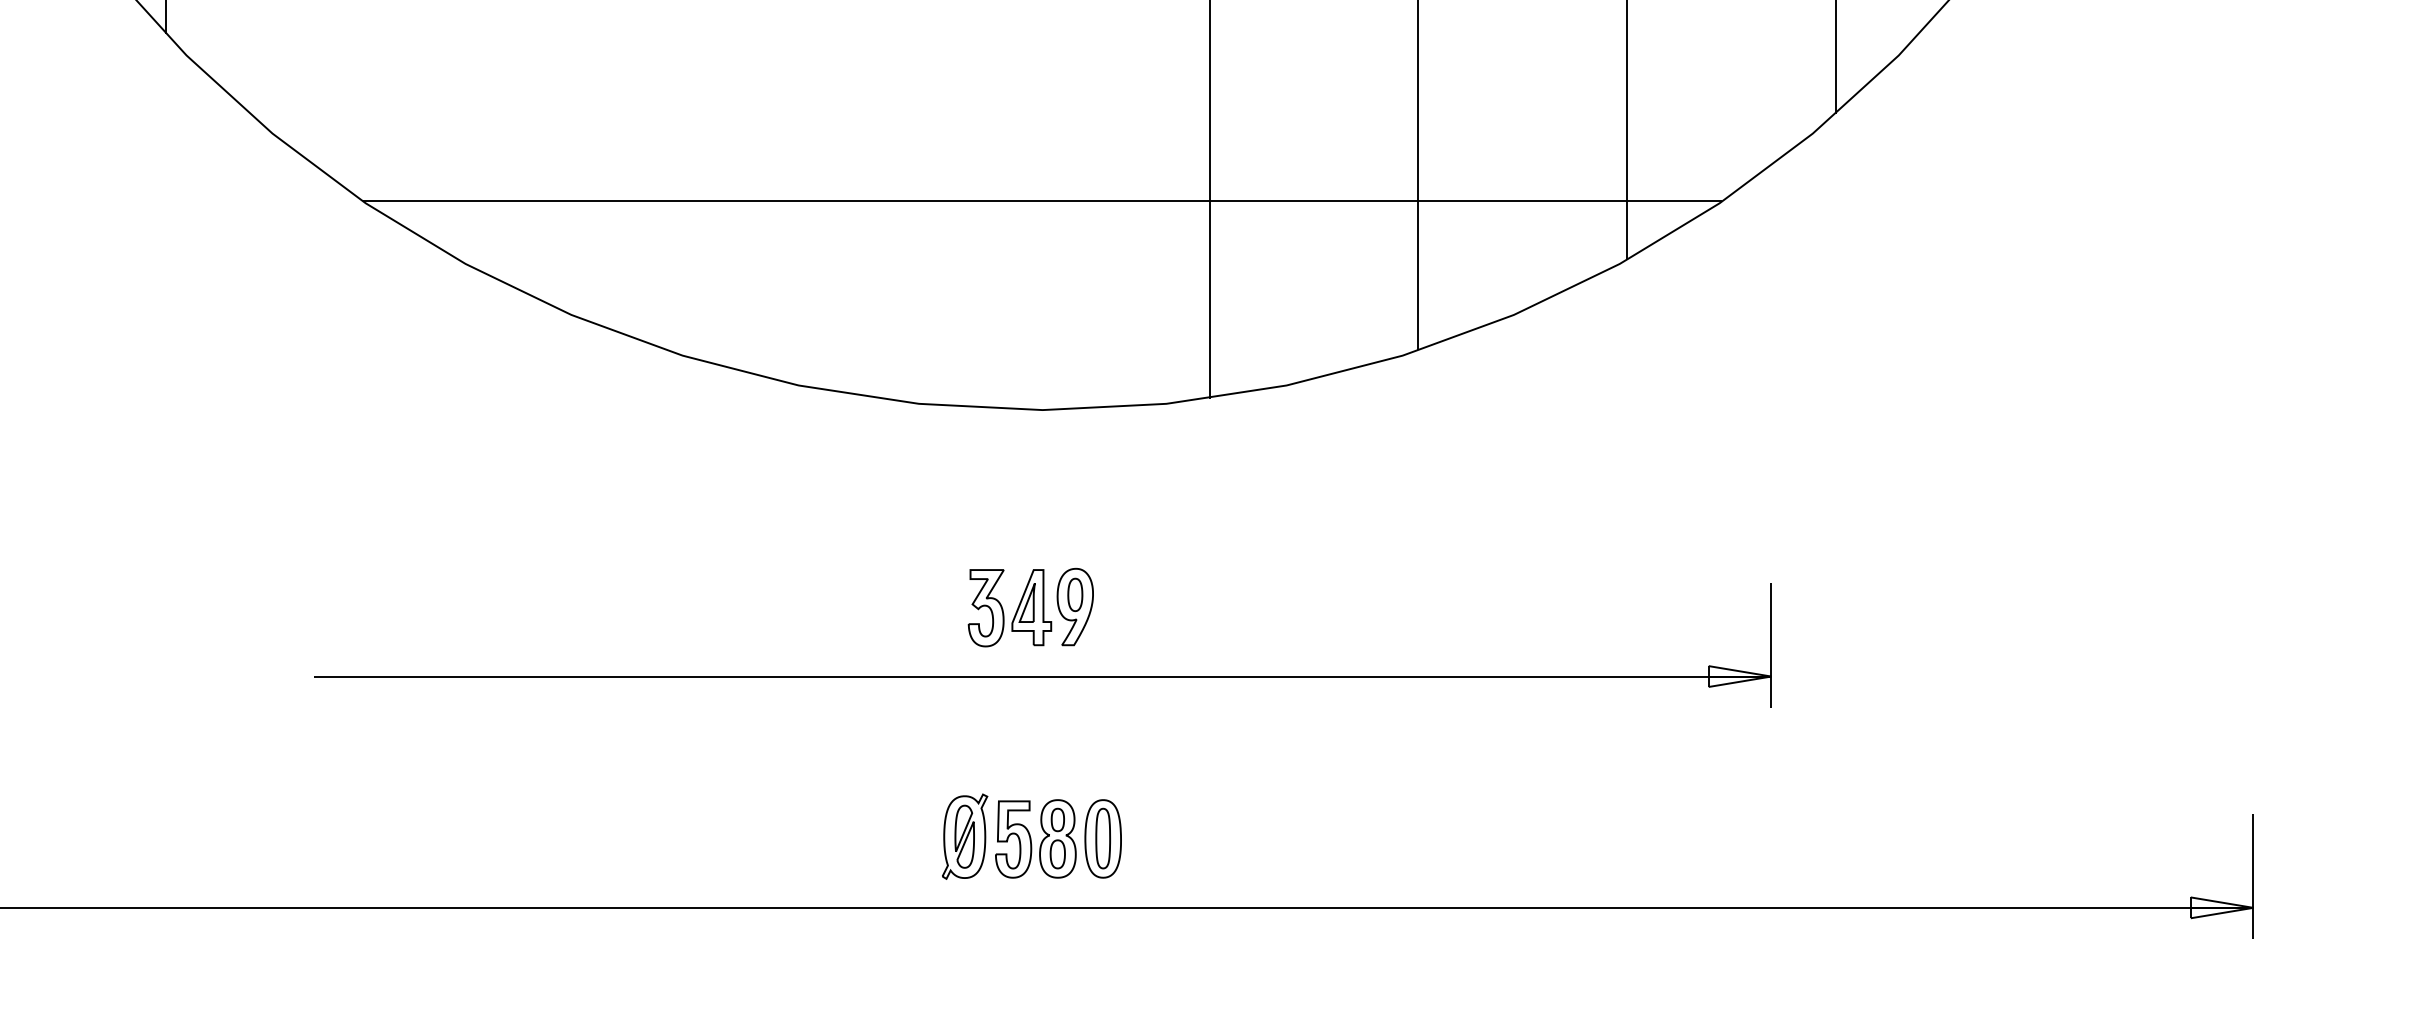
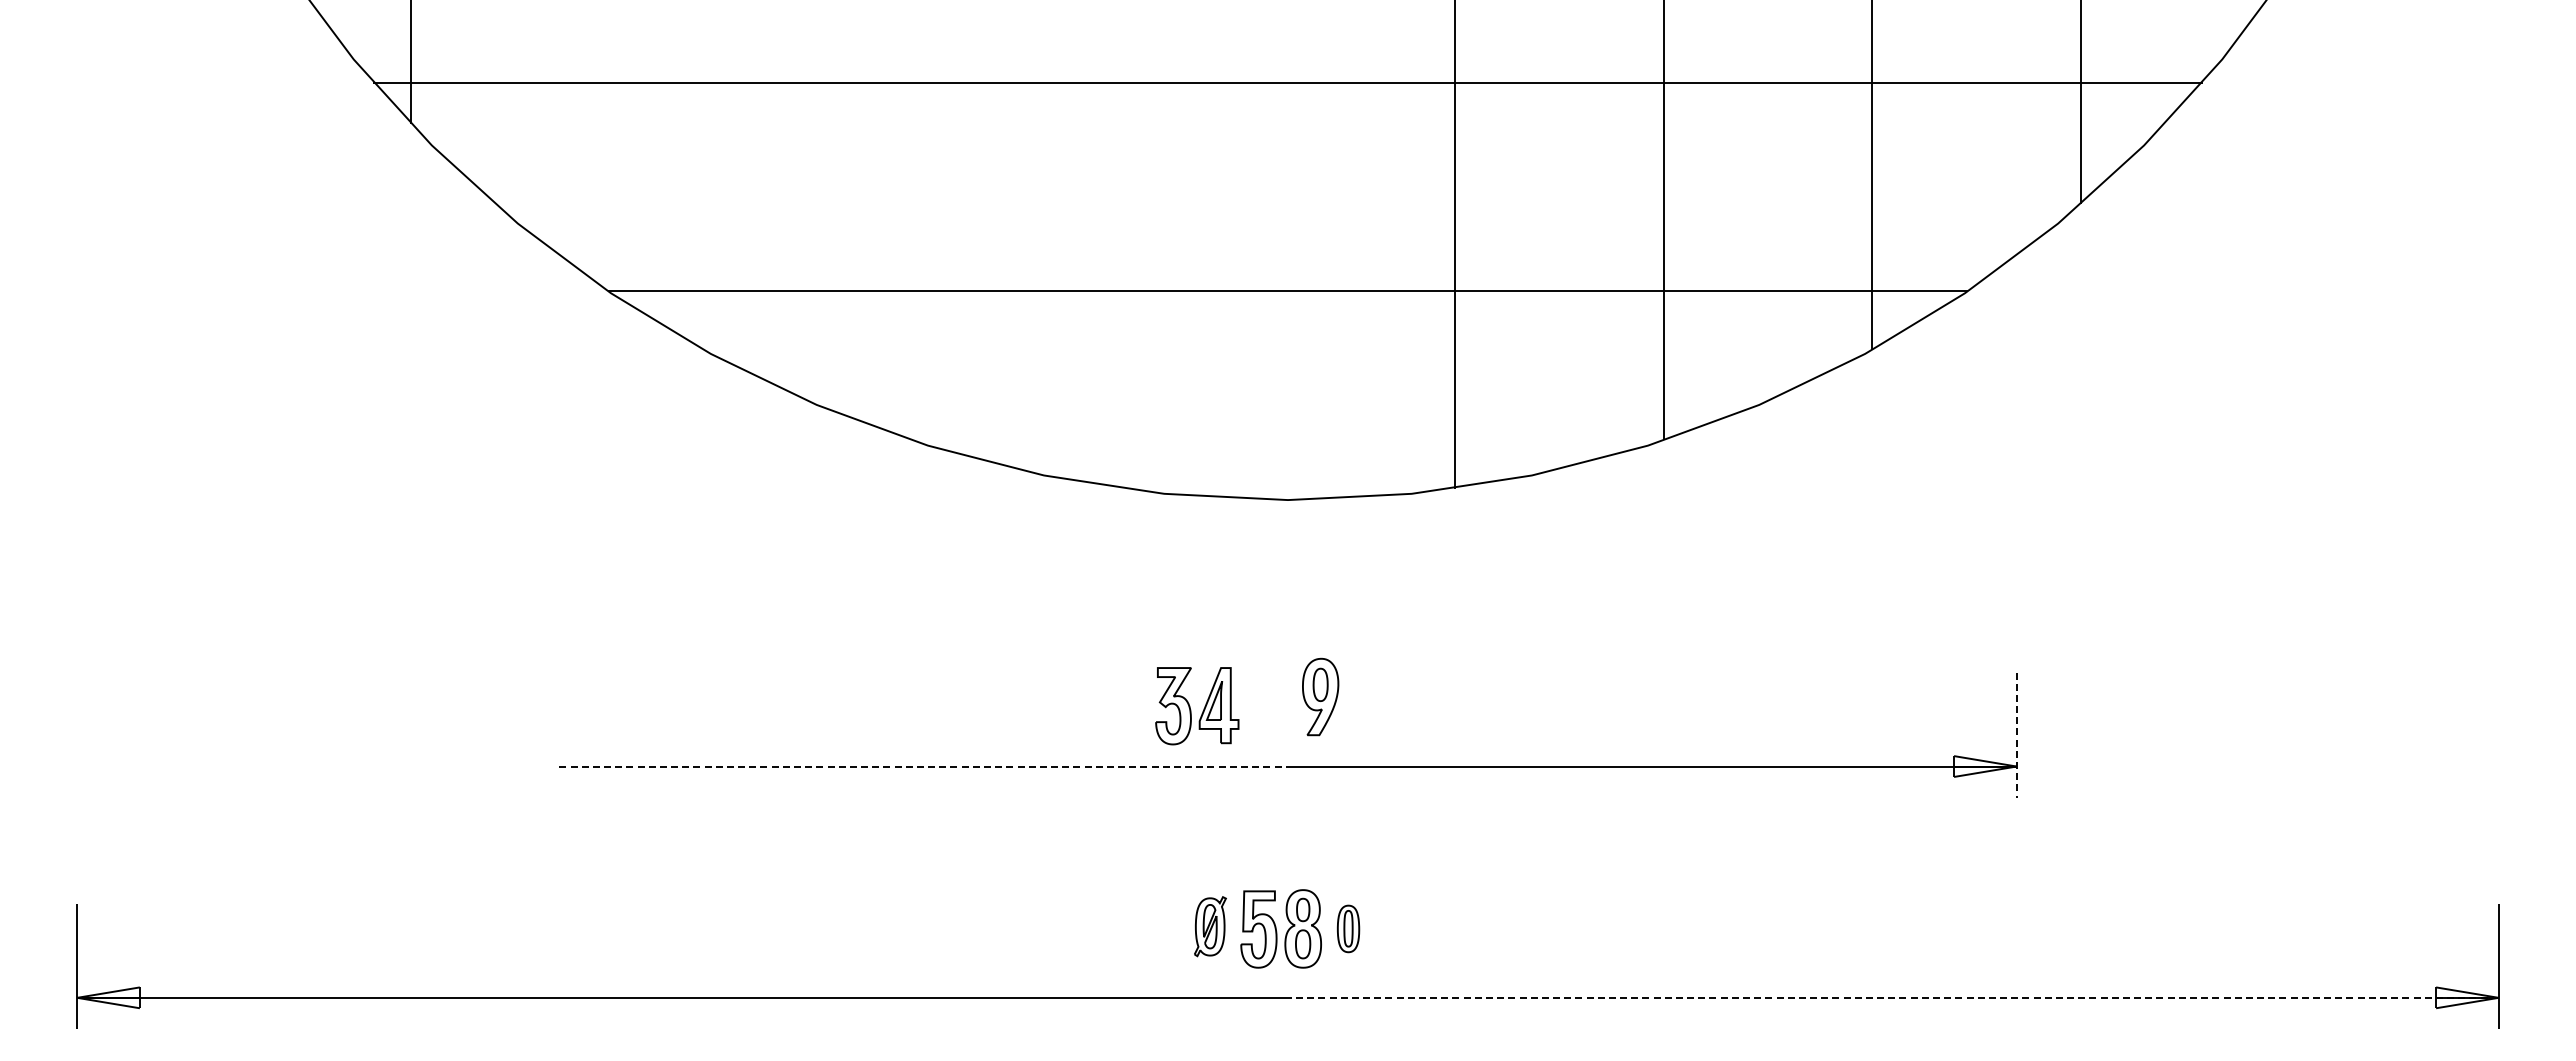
part: (1016, 610) -> (1203, 708), moved
line: (1771, 645) -> (2016, 735), solid -> dashed
line: (679, 676) -> (924, 766), solid -> dashed
part: (965, 836) -> (1210, 926), size x0.7
part: (1103, 838) -> (1348, 928), size x0.6
line: (1647, 907) -> (1892, 997), solid -> dashed

